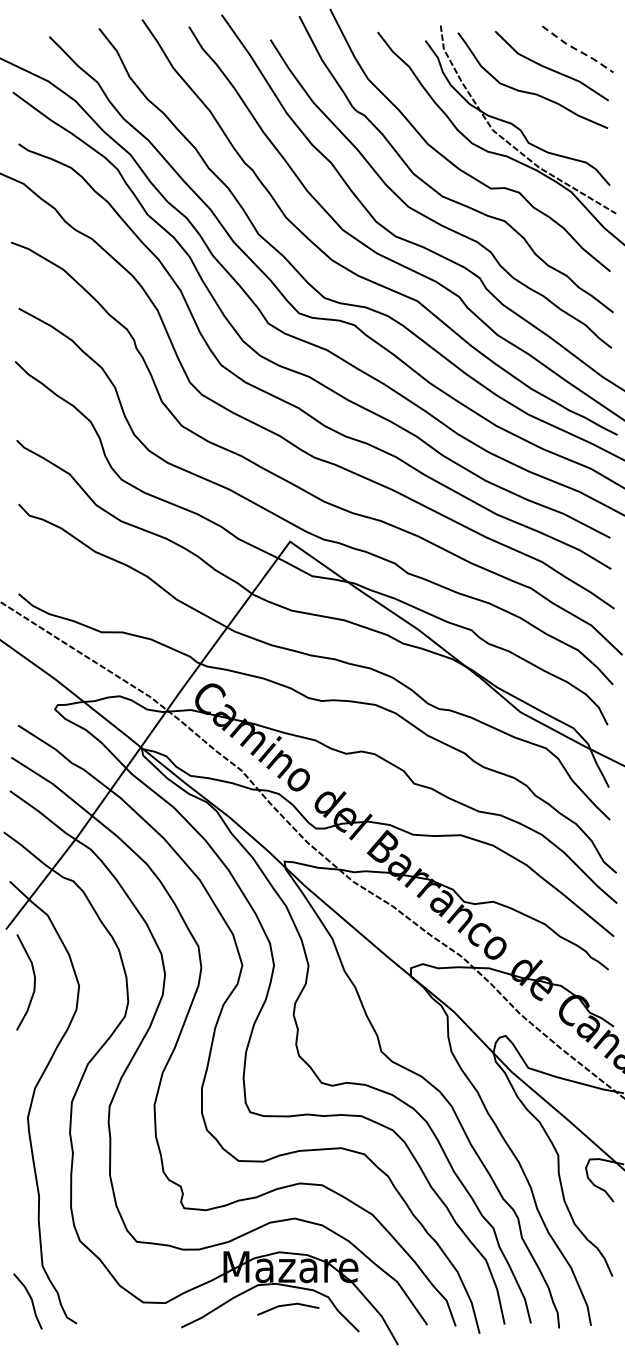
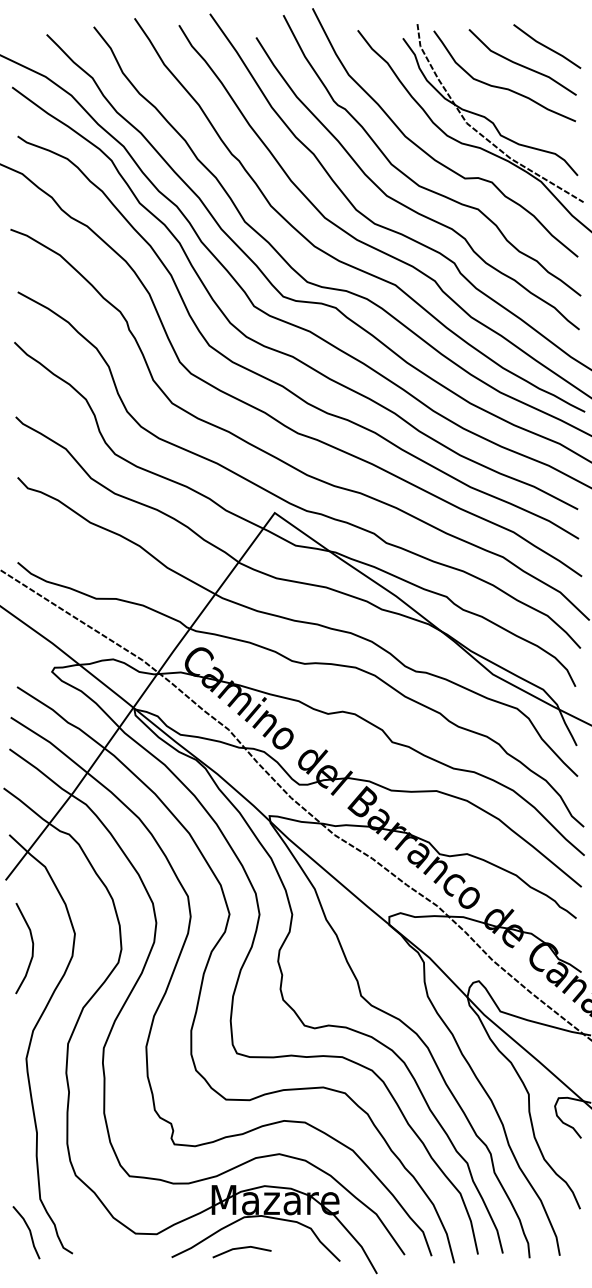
line: (578, 50) -> (547, 47), dashed -> solid
curve: (34, 982) -> (32, 948), moved
line: (286, 1306) -> (240, 1249), moved

